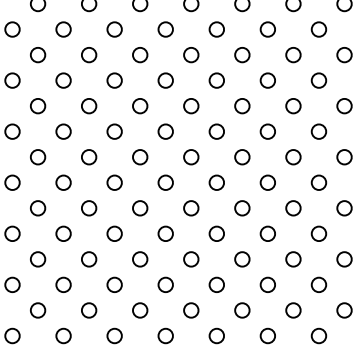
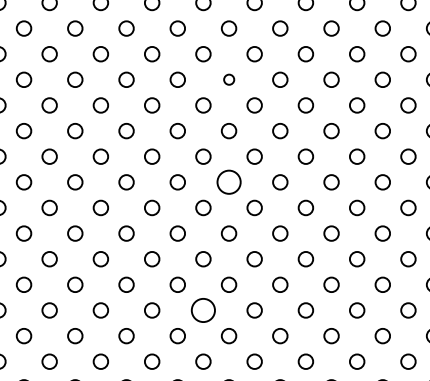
circle: (217, 29) -> (229, 79), size x0.7
circle: (216, 131) -> (228, 182), size x1.6
circle: (191, 259) -> (203, 310), size x1.6

